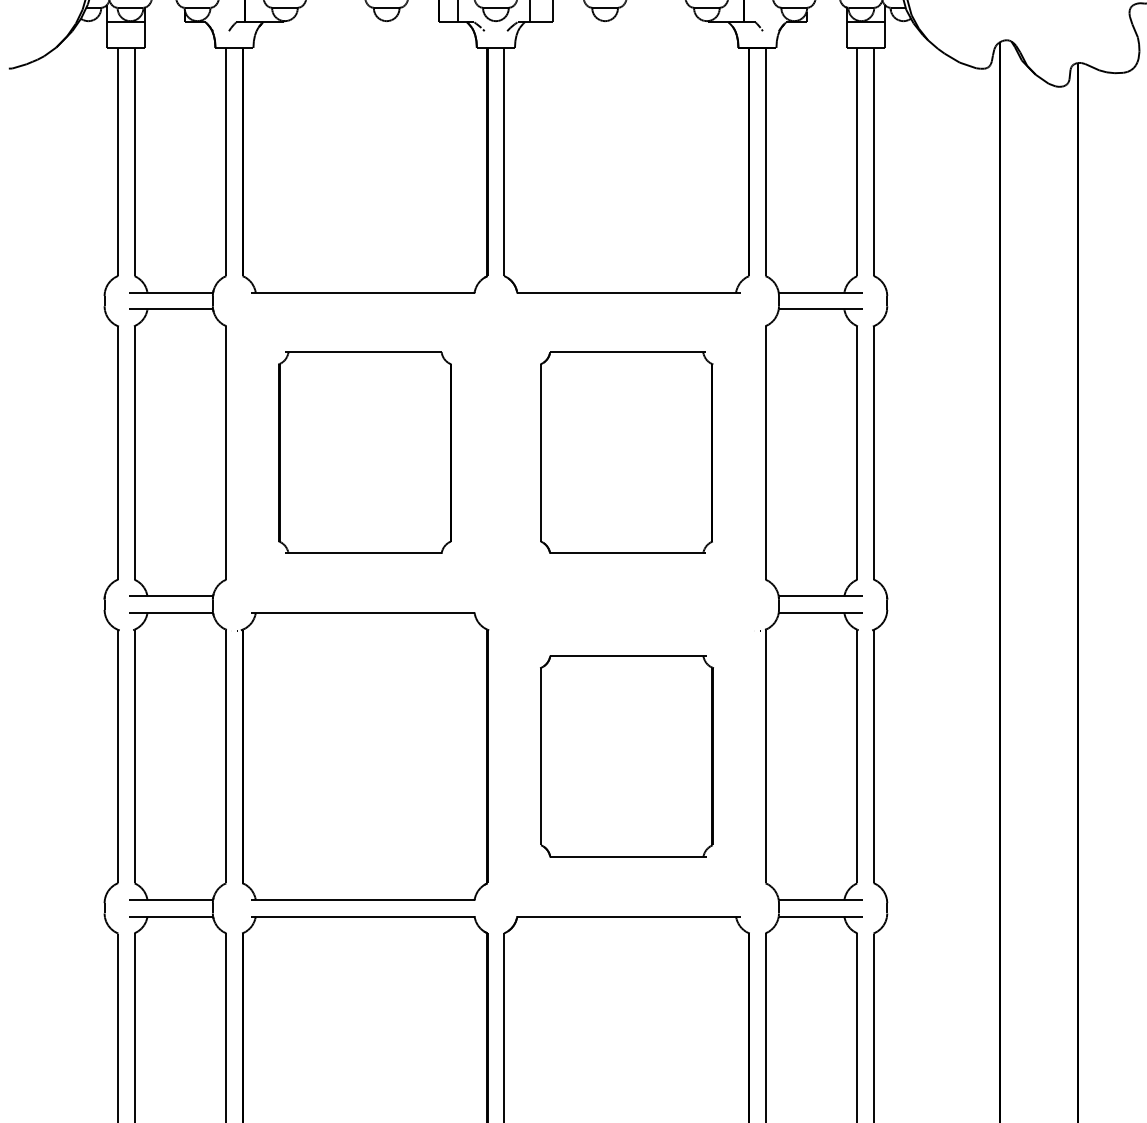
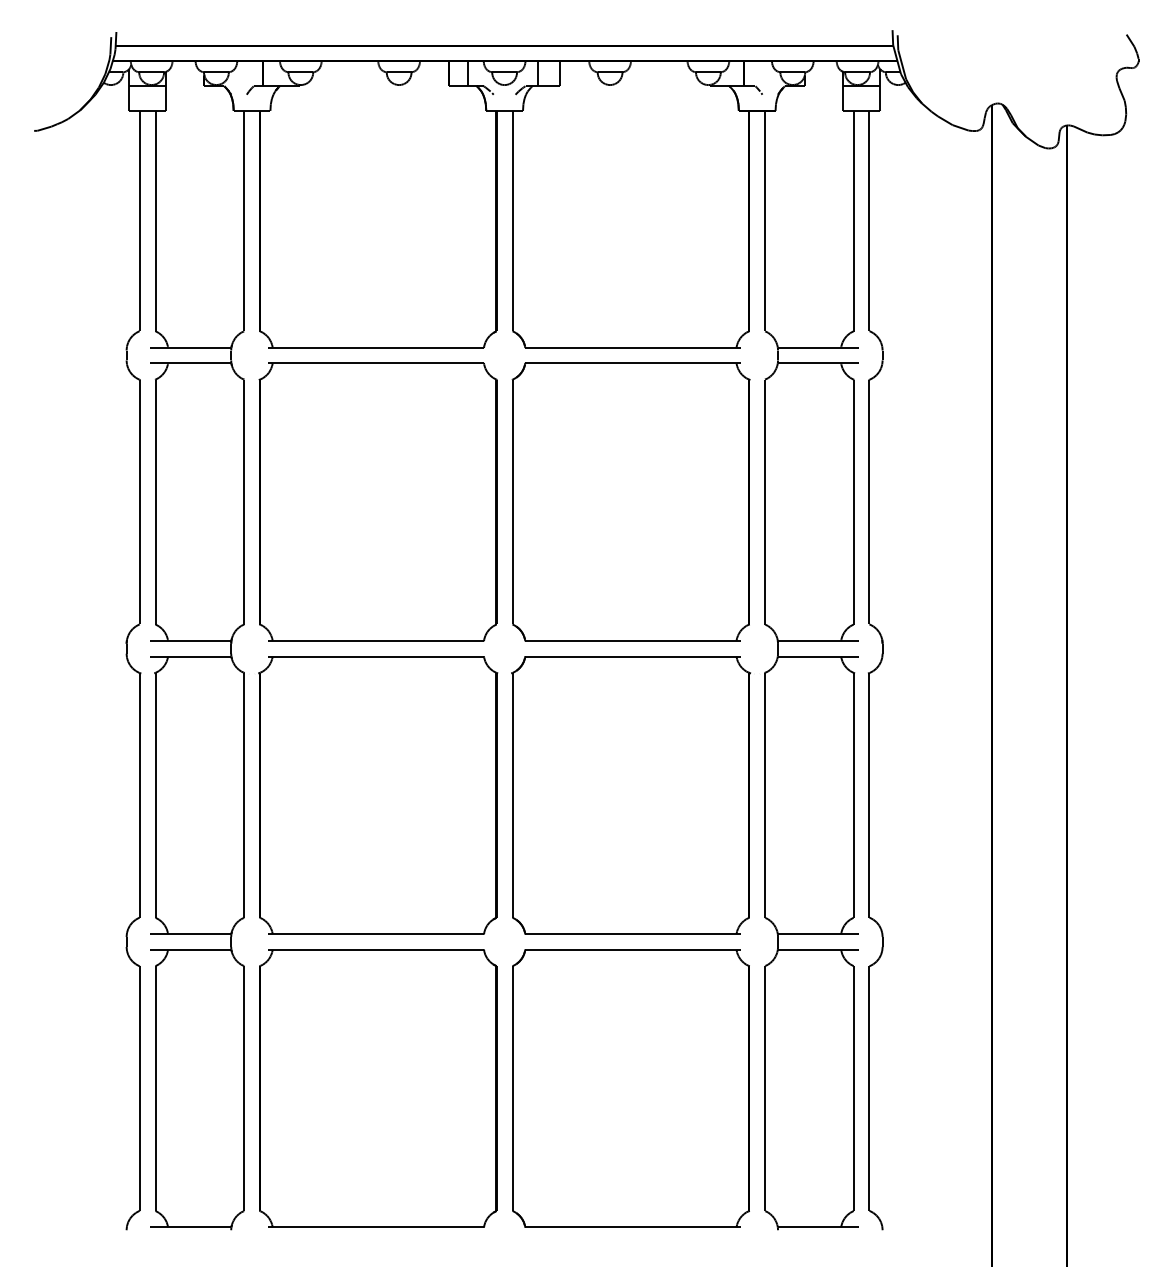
part: (364, 452) -> (377, 501), size x1.43
part: (626, 452) -> (630, 501), size x1.43
part: (627, 756) -> (631, 795), size x1.43

